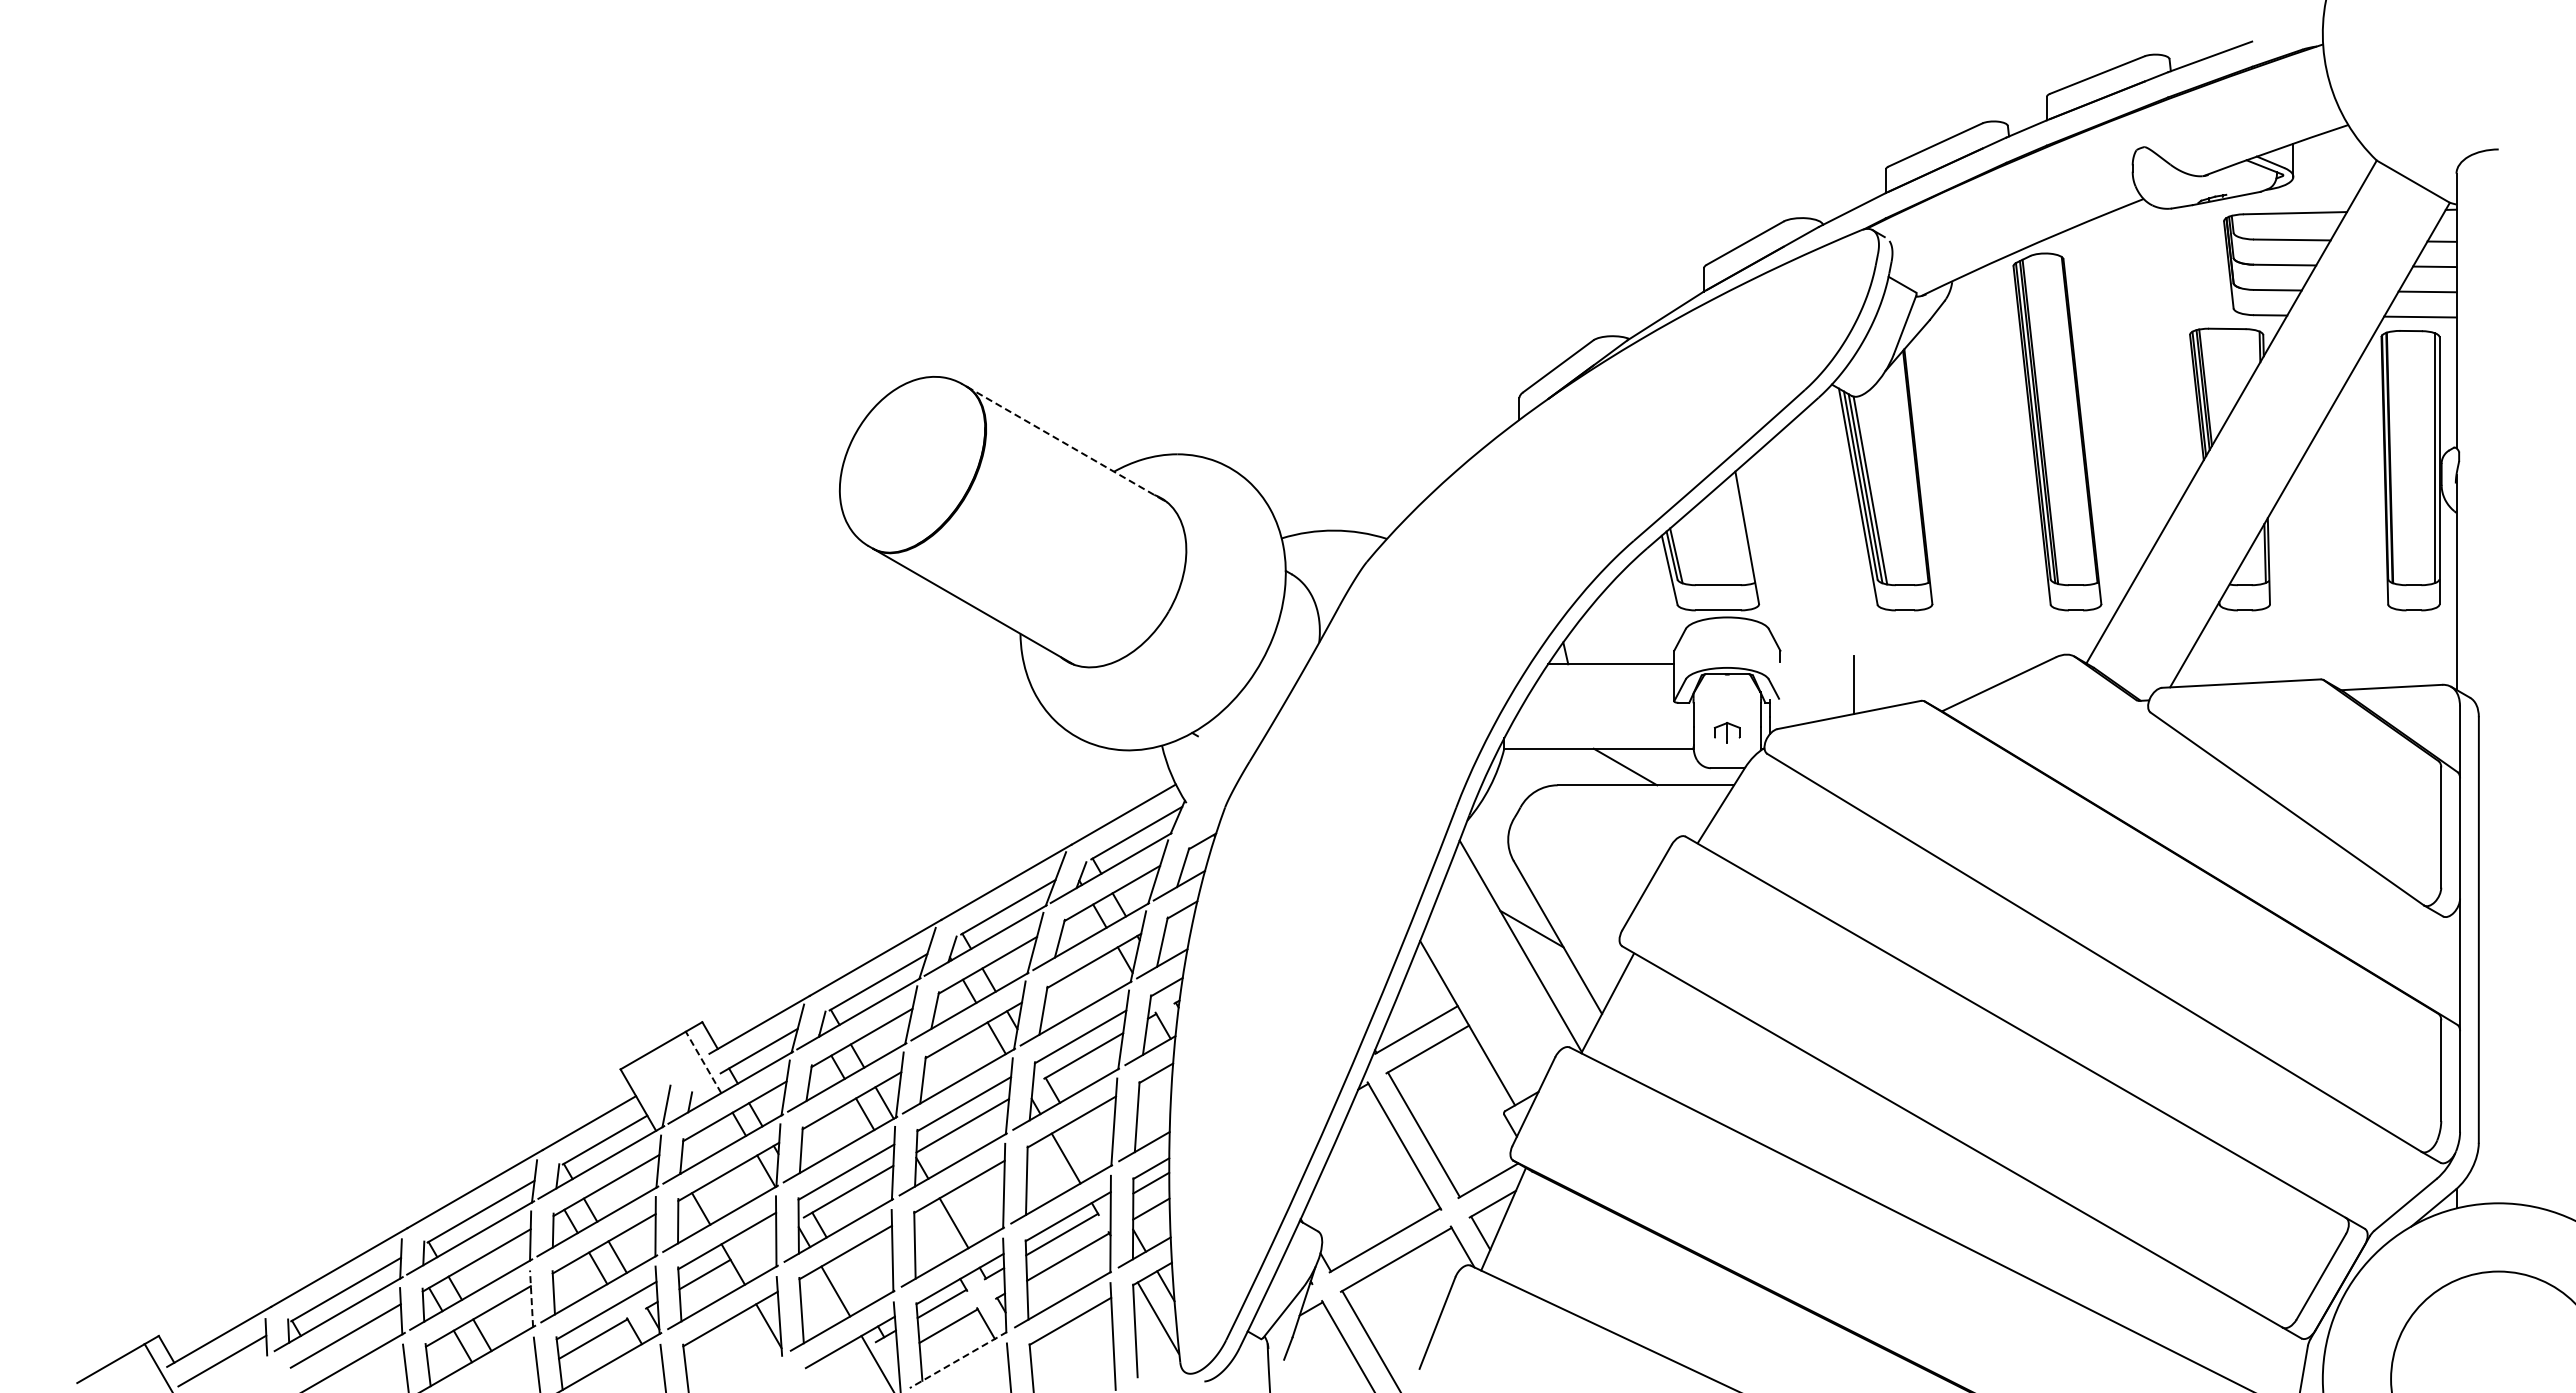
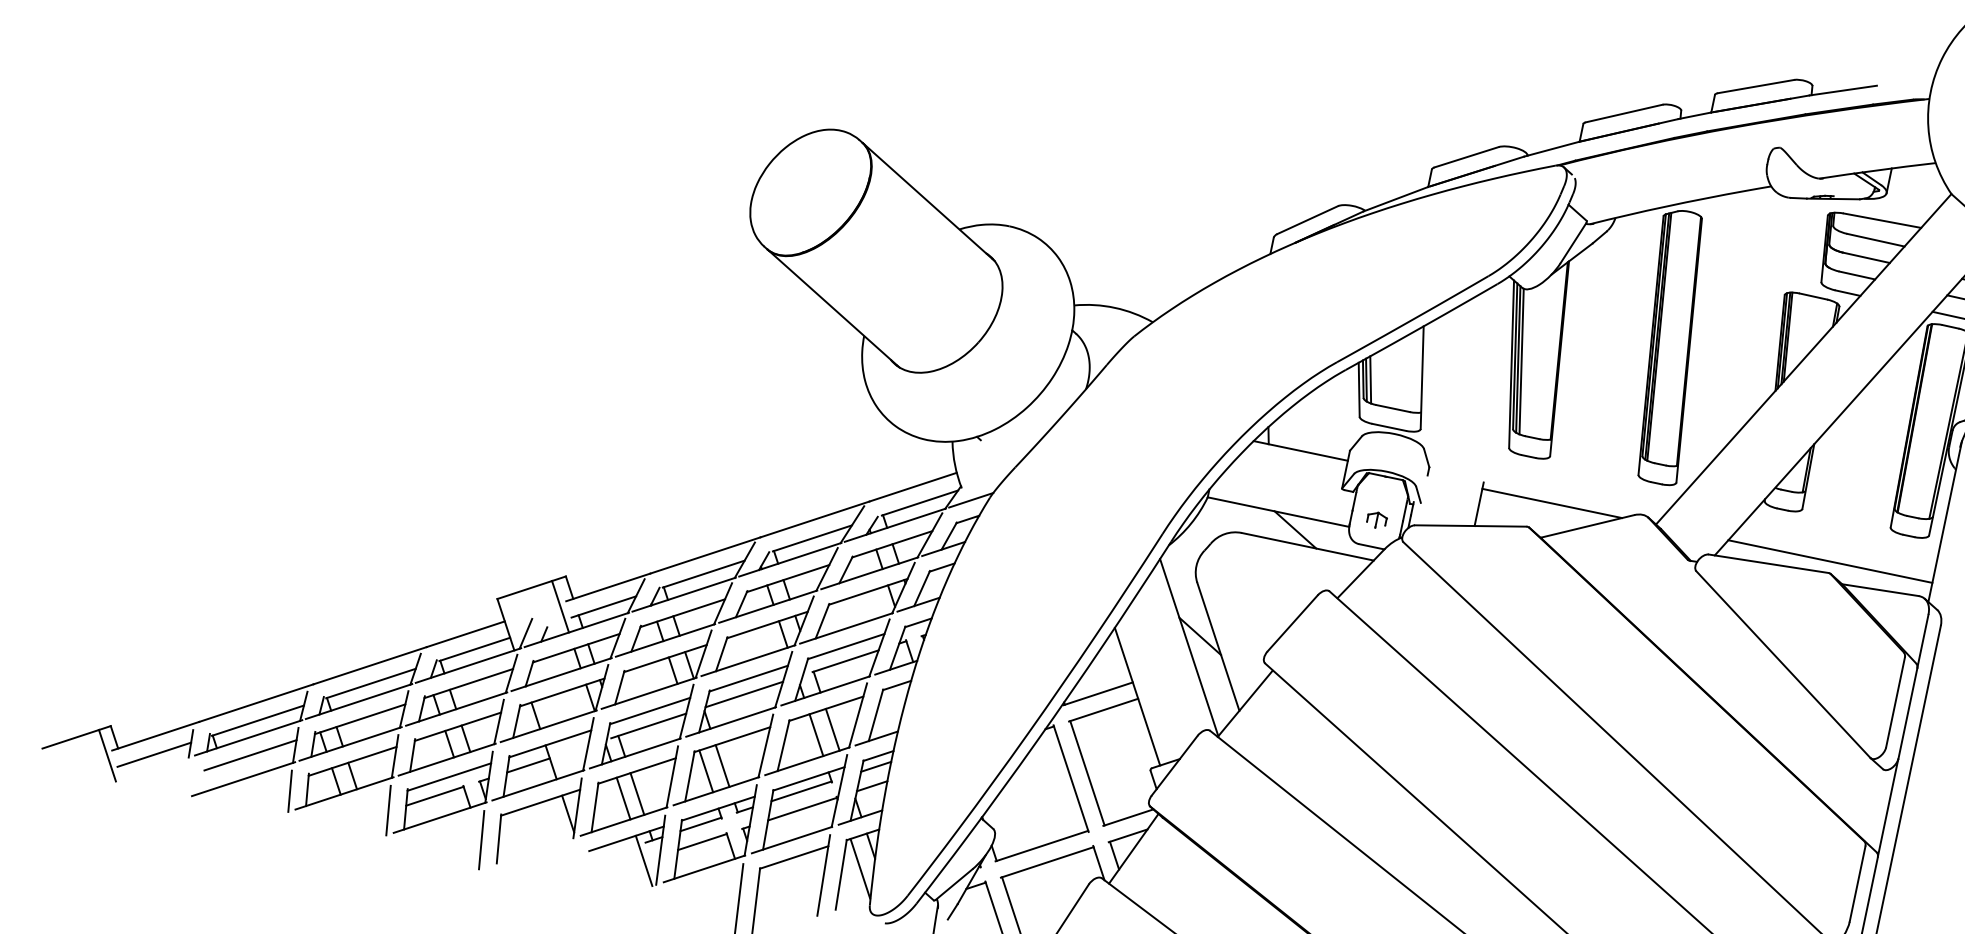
line: (1067, 444) -> (928, 201), dashed -> solid
line: (1681, 554) -> (1370, 379), added
line: (1947, 664) -> (1552, 503), added
line: (2319, 664) -> (1830, 561), added
line: (1201, 815) -> (971, 499), added
line: (703, 1062) -> (560, 606), dashed -> solid
line: (1085, 1147) -> (832, 729), added
line: (934, 1234) -> (706, 771), added
line: (851, 1281) -> (636, 793), added
line: (531, 1298) -> (395, 756), dashed -> solid
line: (957, 1360) -> (703, 869), dashed -> solid

